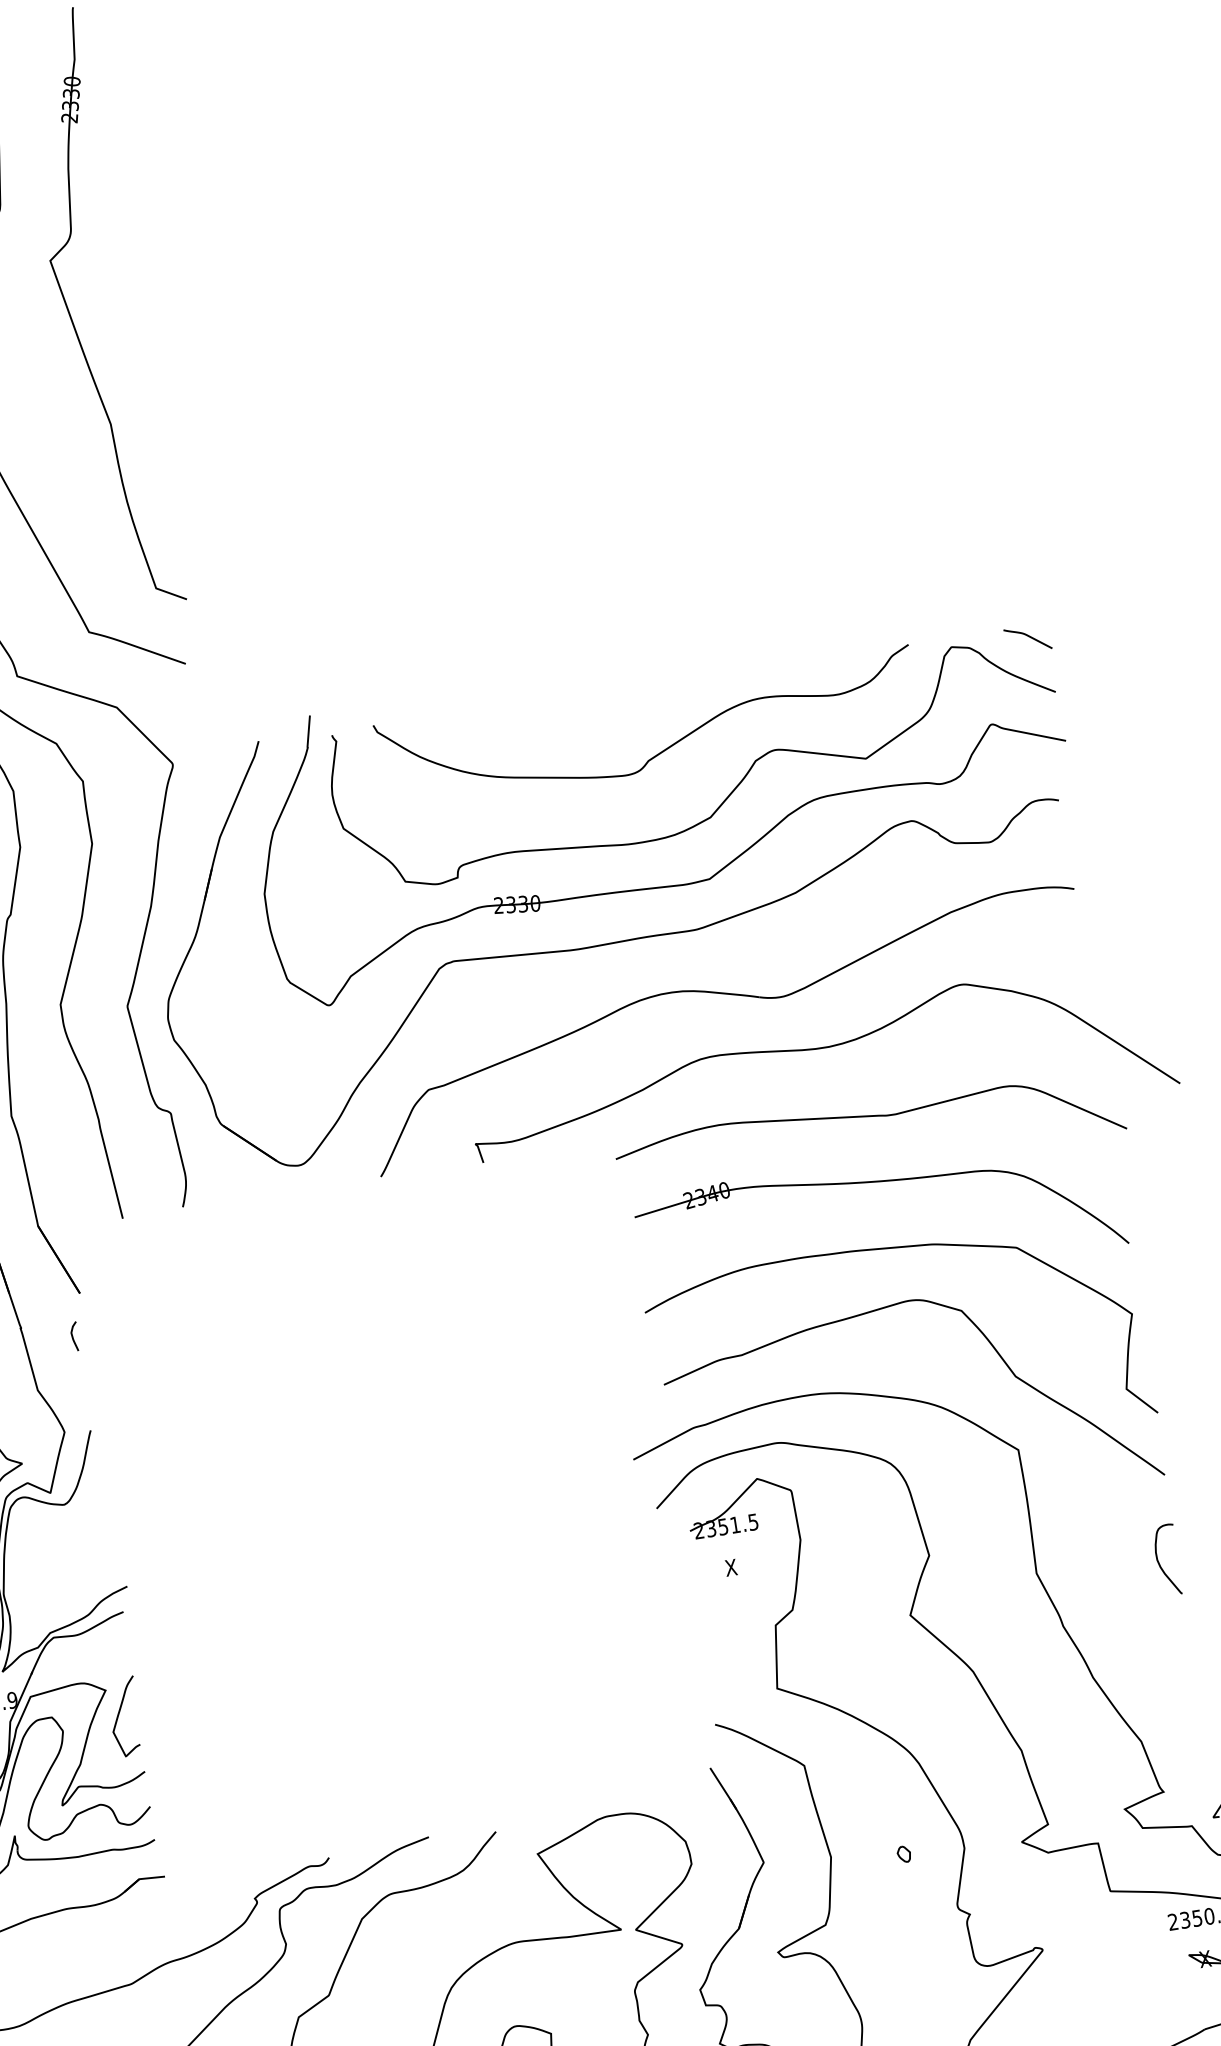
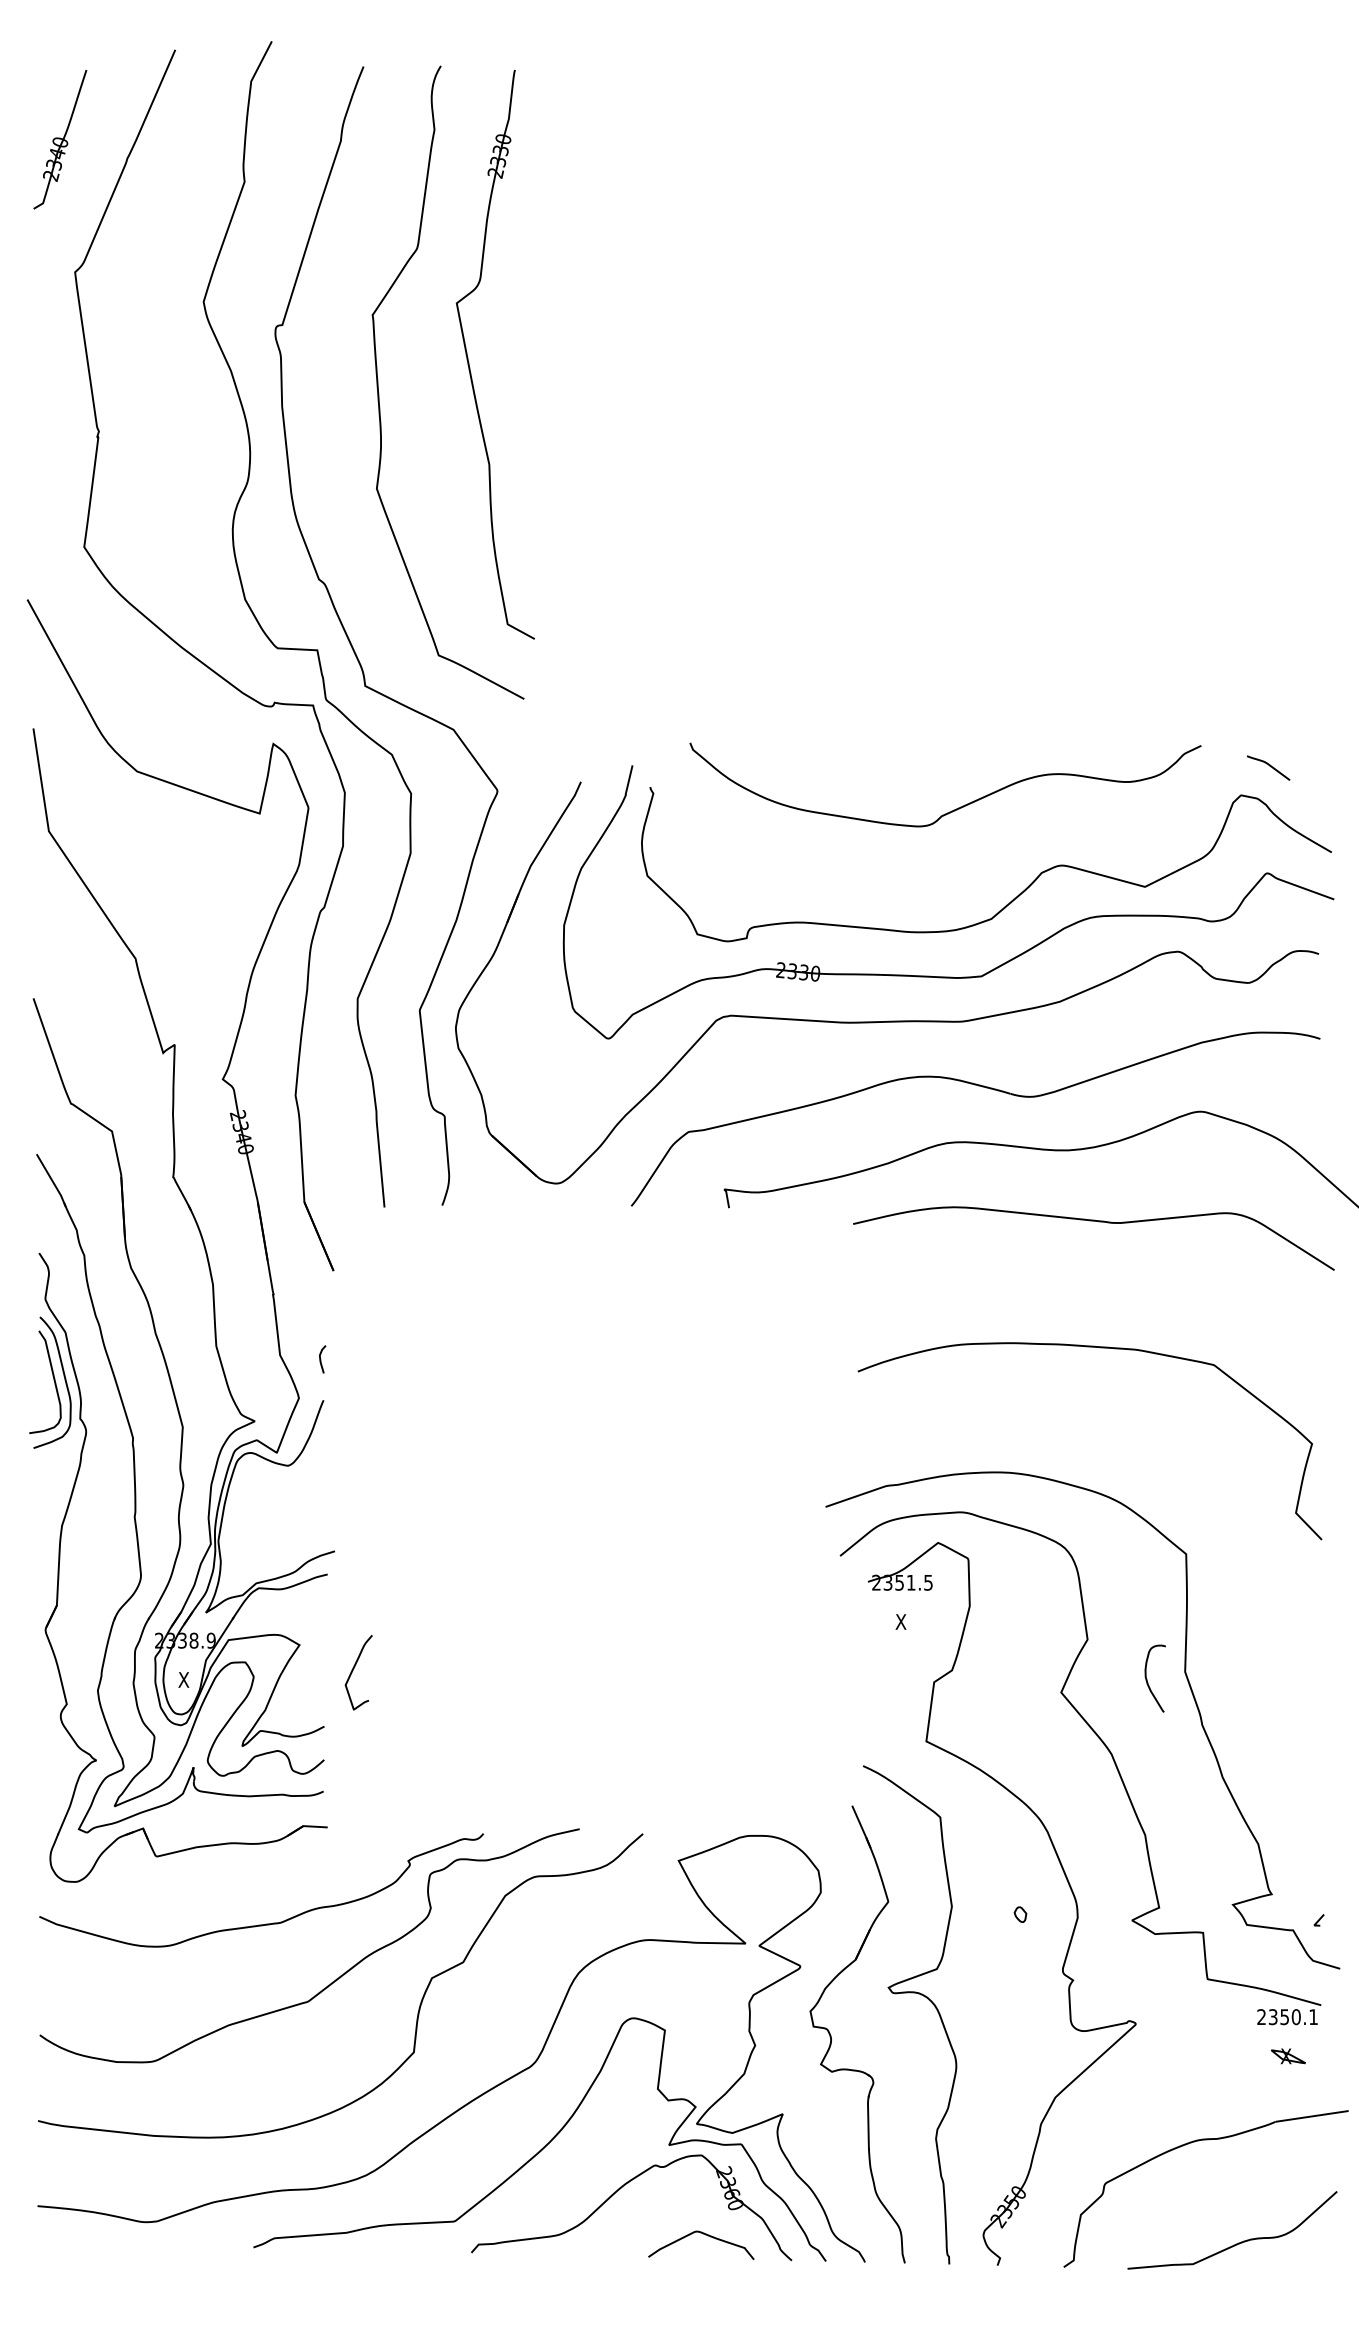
curve: (1028, 637) -> (1269, 766), moved
curve: (662, 750) -> (956, 808), moved
part: (879, 1182) -> (1095, 1284), removed
curve: (73, 1336) -> (321, 1359), moved
curve: (989, 1343) -> (1174, 1450), removed
curve: (1159, 1562) -> (1147, 1679), moved
curve: (119, 1715) -> (353, 1670), moved

